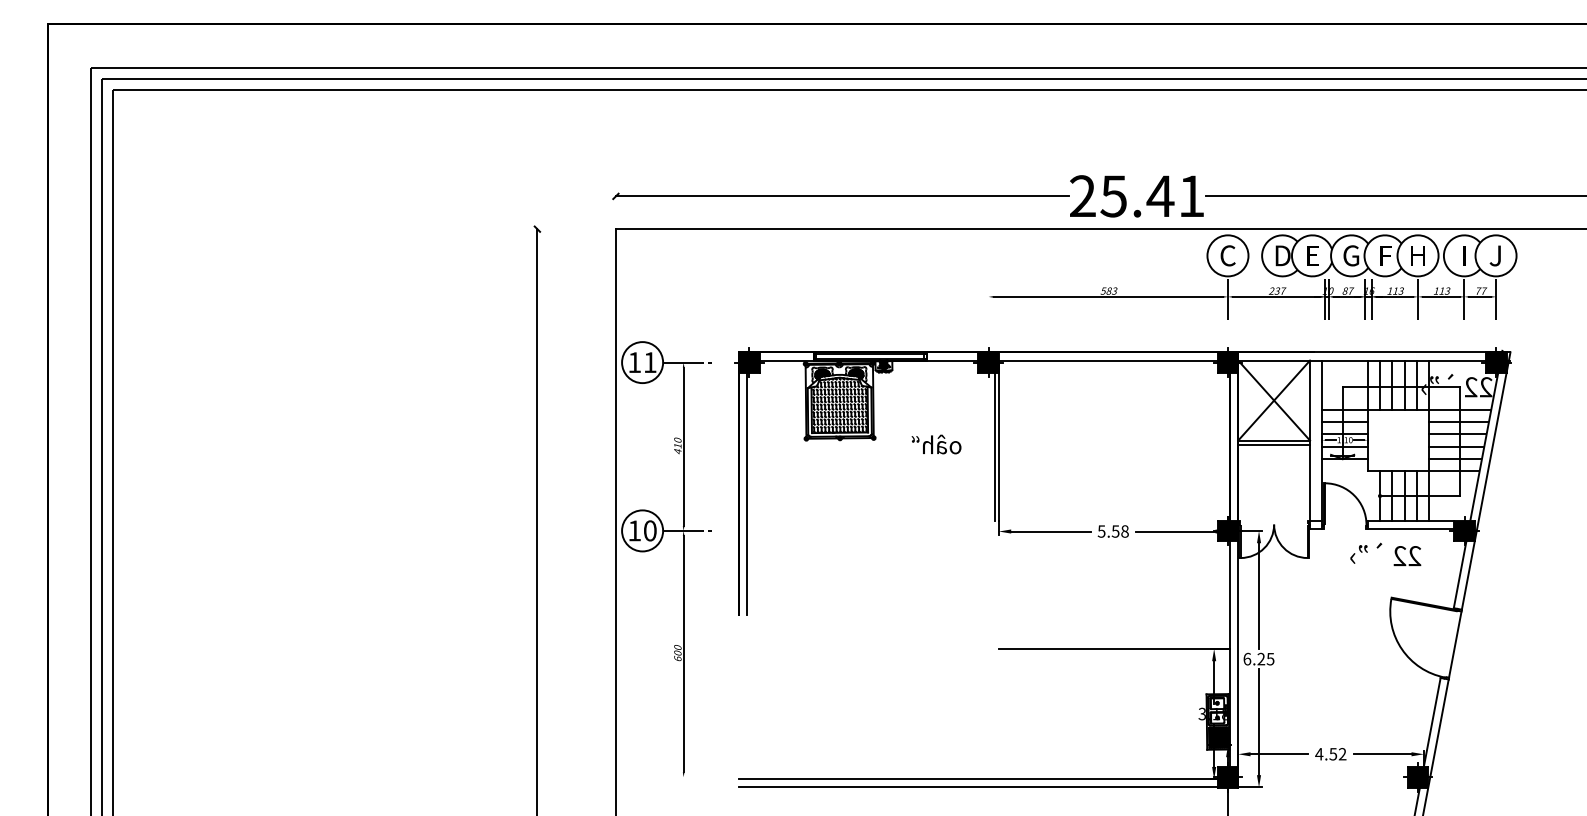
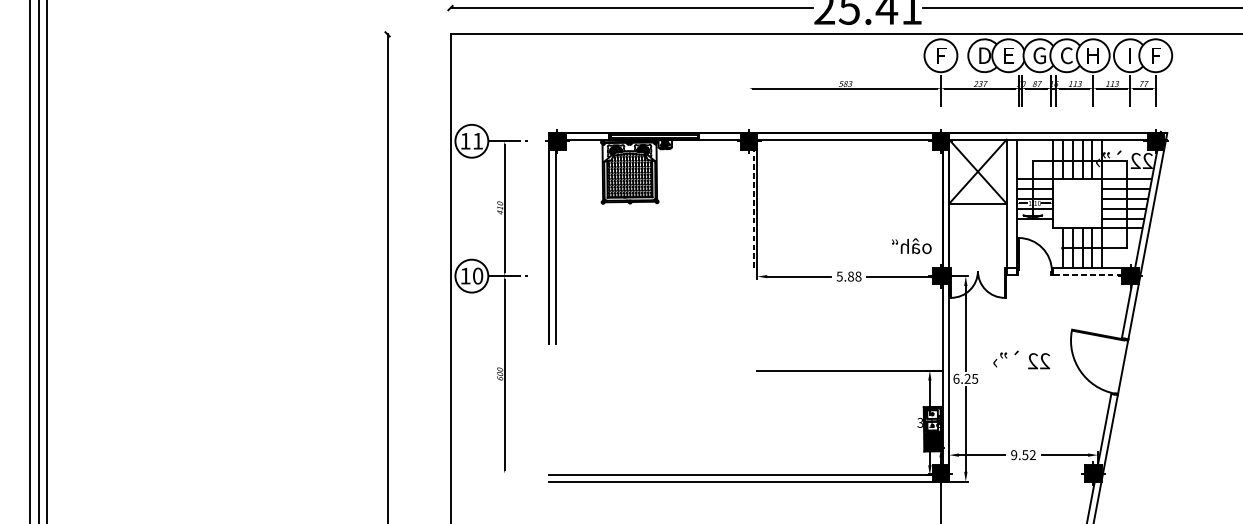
text: (1227, 255) -> (940, 55), C -> F
text: (1384, 255) -> (1066, 55), F -> C
text: (1495, 255) -> (1155, 55), J -> F
line: (994, 440) -> (753, 203), solid -> dashed
text: (936, 444) -> (911, 246), moved
line: (1274, 444) -> (978, 206), removed
line: (1410, 528) -> (1087, 274), solid -> dashed
text: (1115, 531) -> (850, 276), 5.58 -> 5.88
text: (1385, 553) -> (1021, 359), moved
text: (1319, 754) -> (1014, 455), 4.52 -> 9.52

